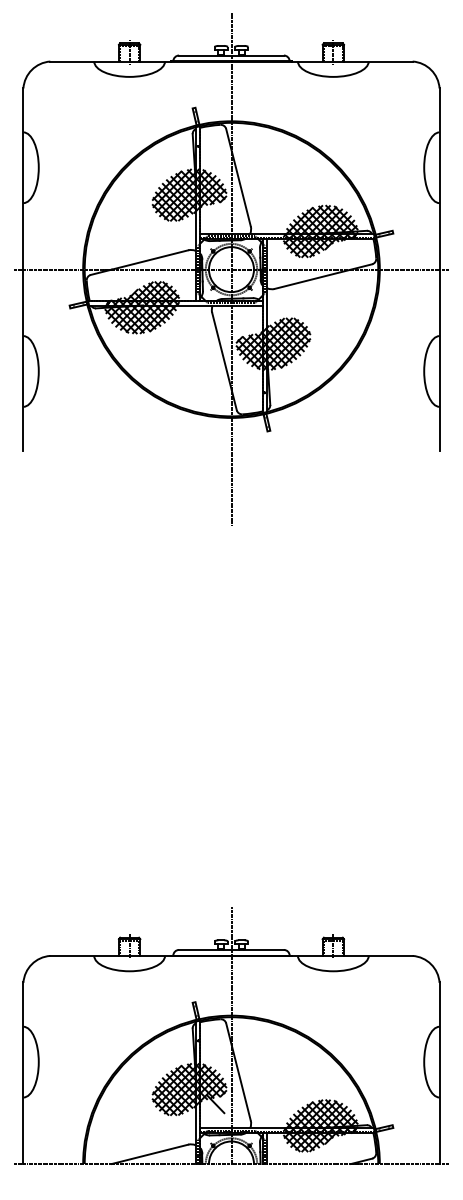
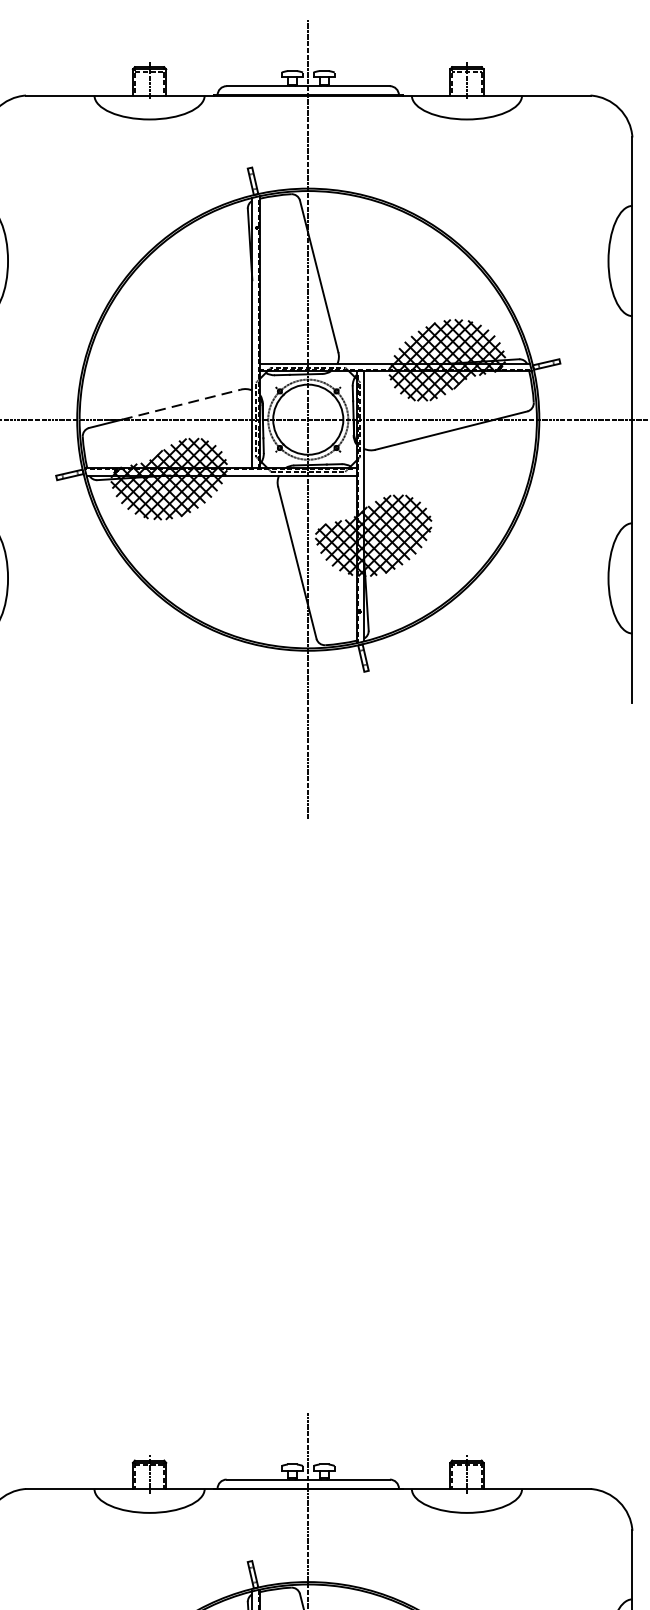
hatch: (189, 194) -> (242, 302), removed
line: (150, 259) -> (182, 403), solid -> dashed

